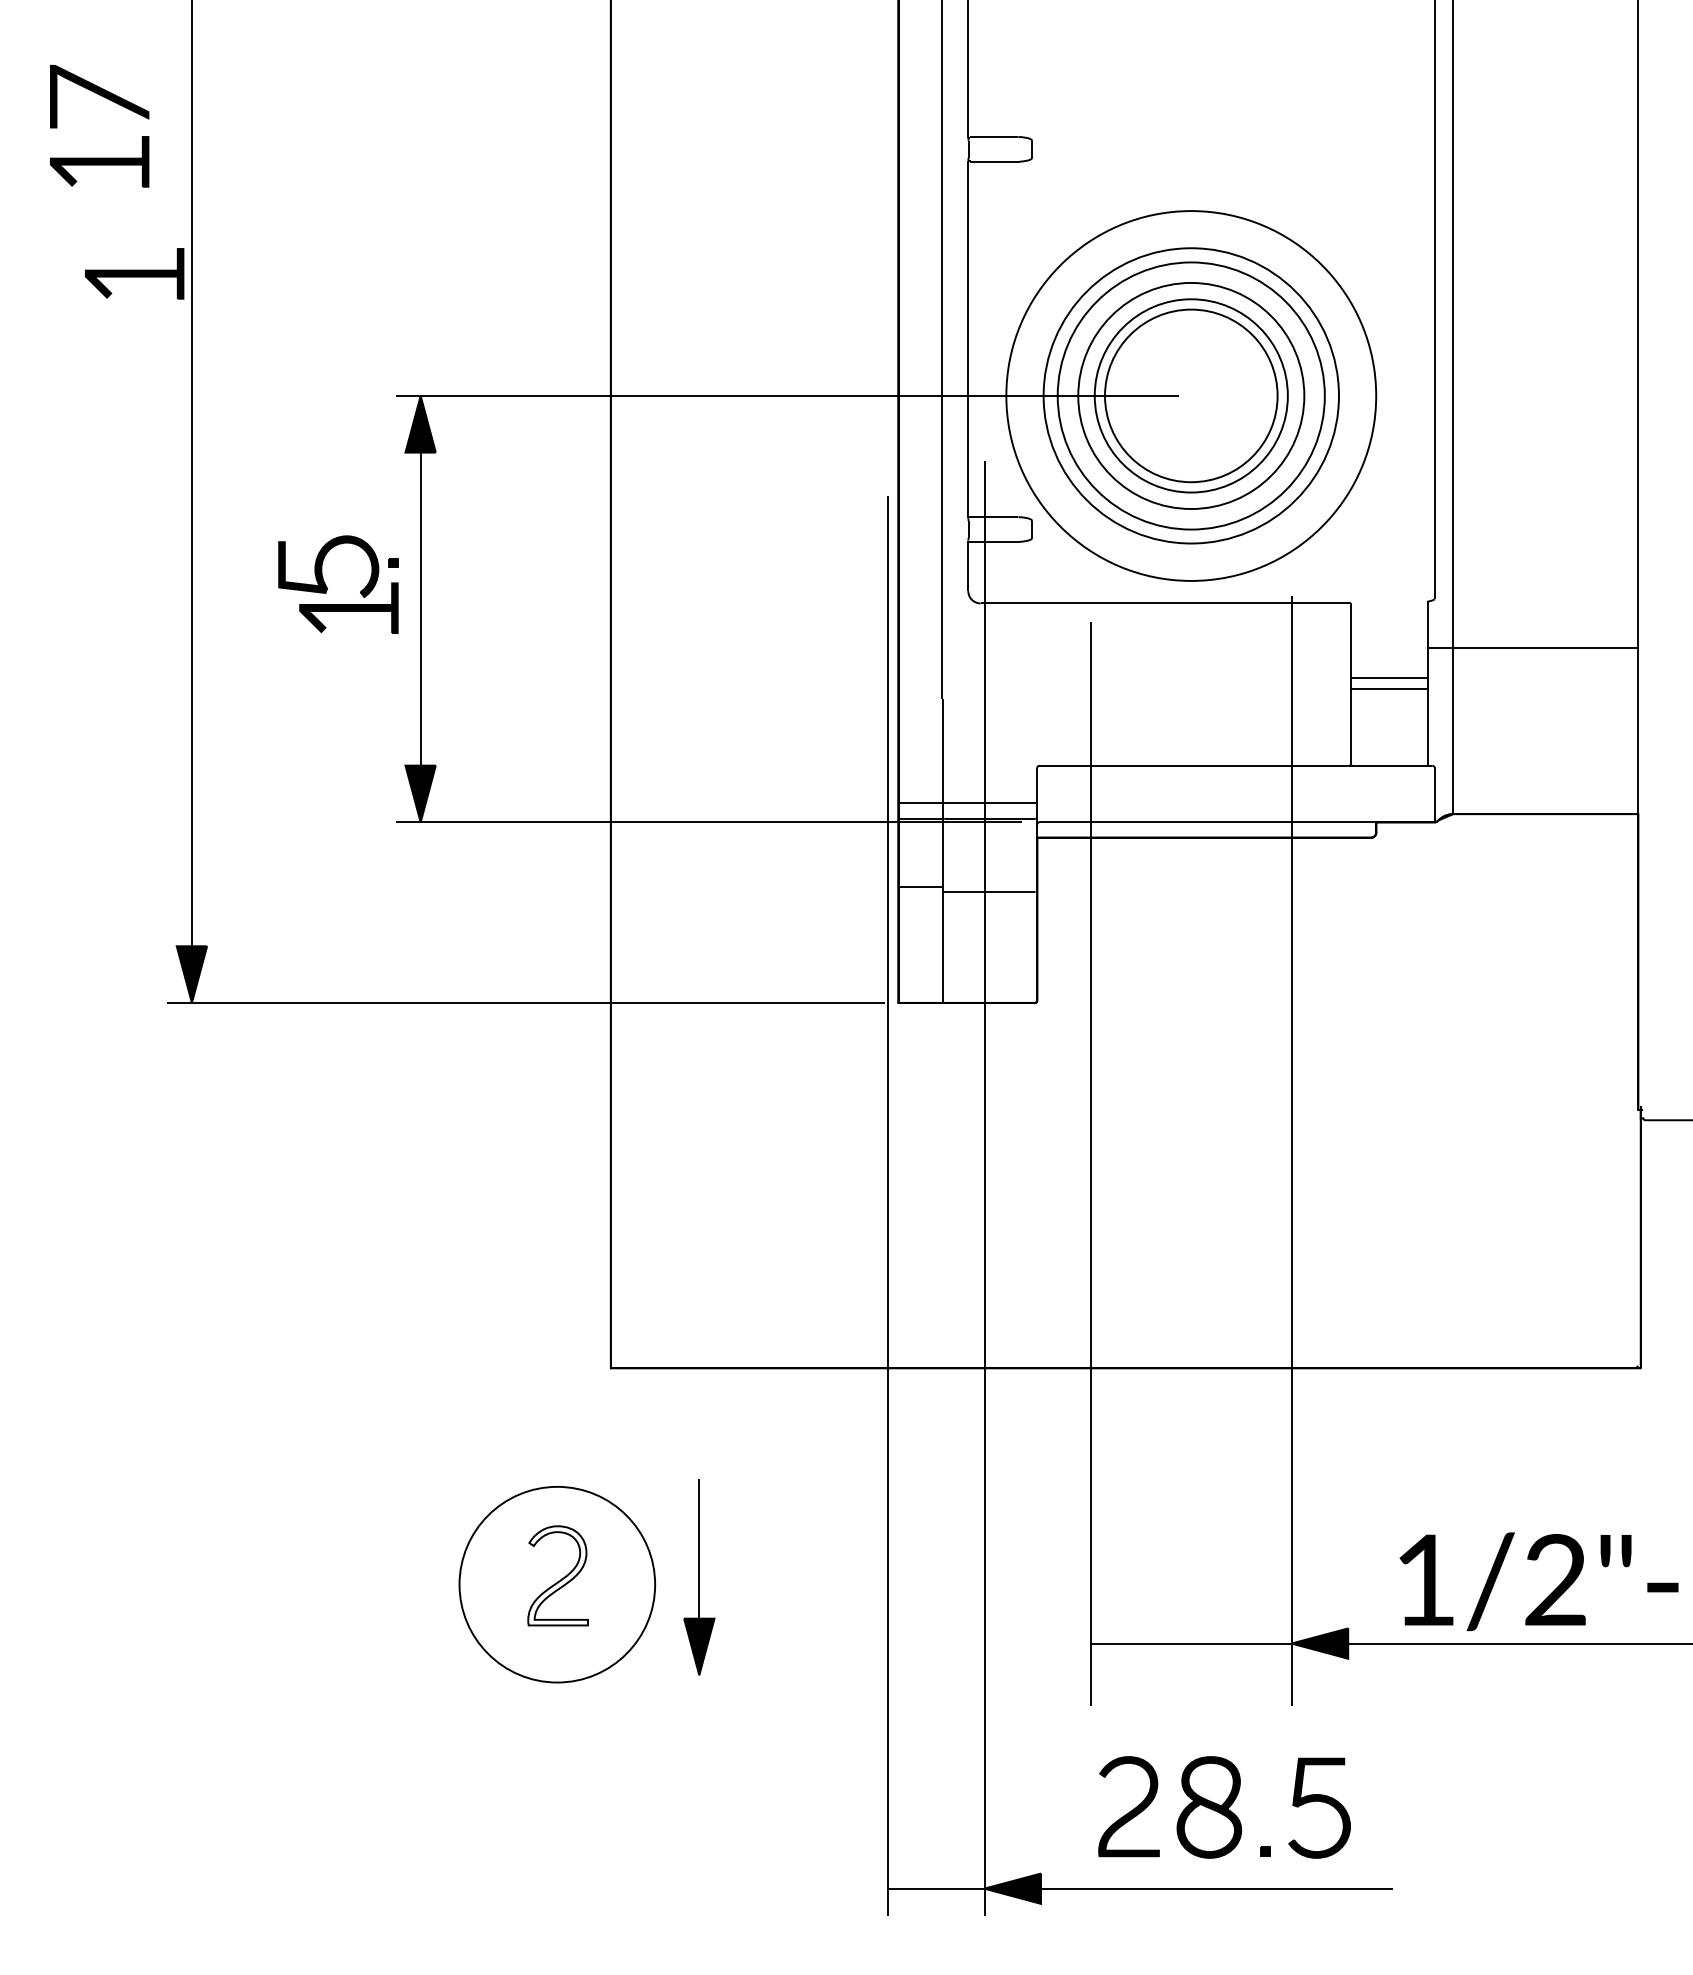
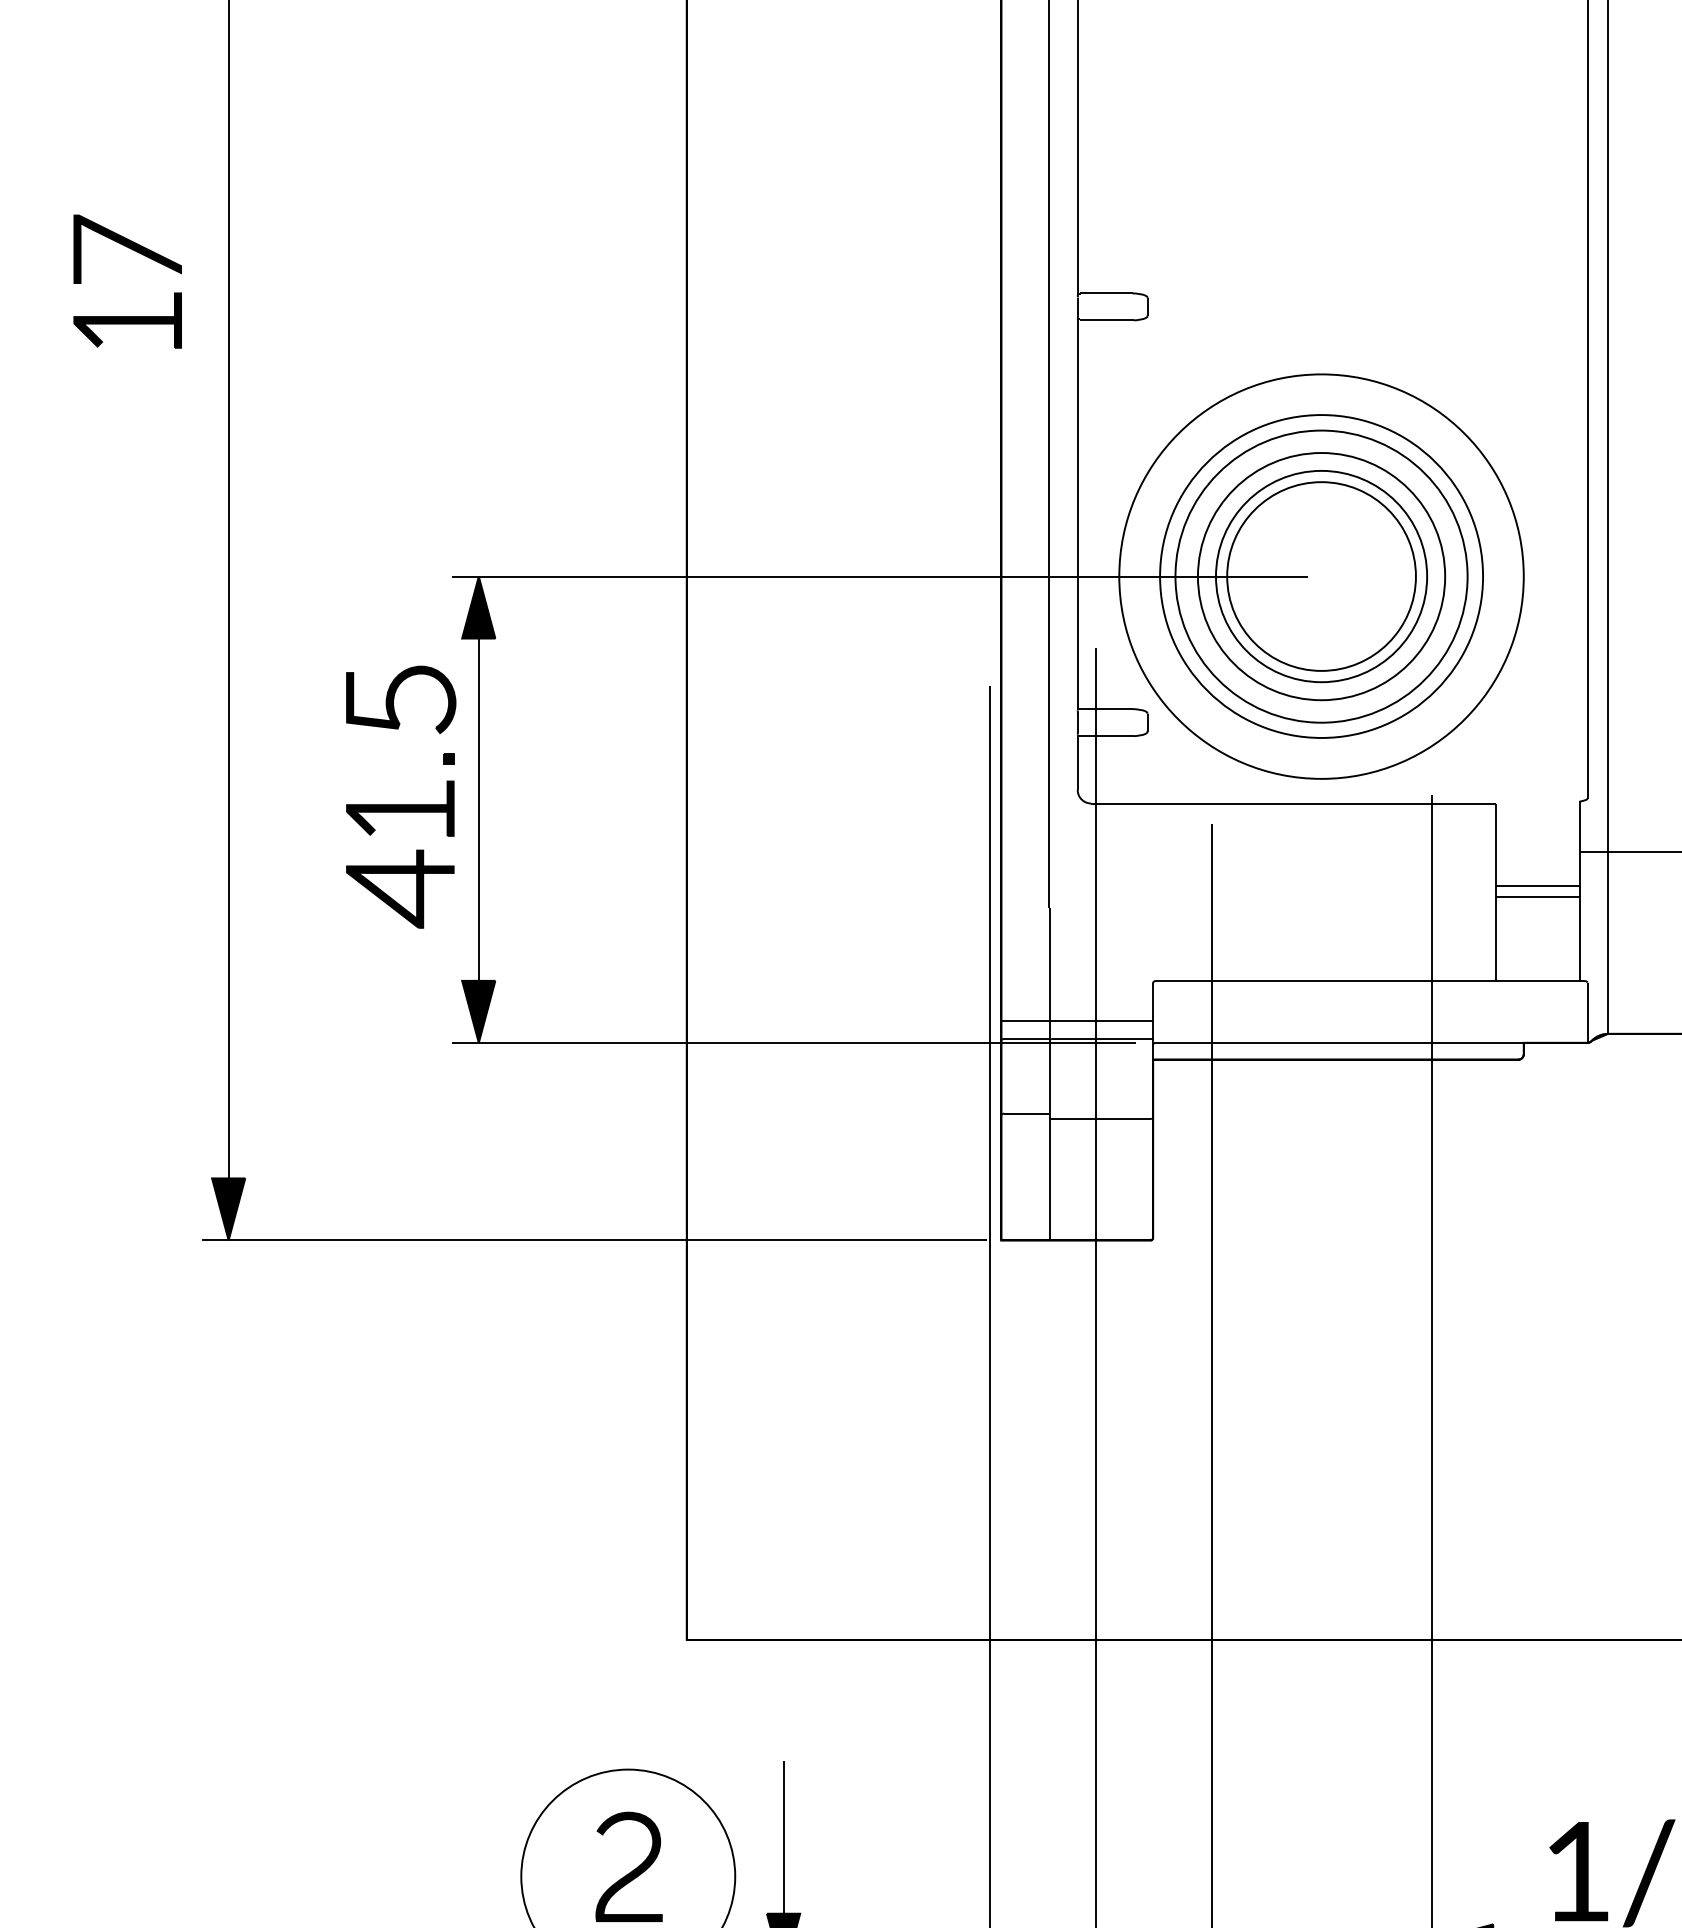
part: (134, 273) -> (165, 442), removed
part: (328, 566) -> (400, 699), moved
part: (348, 681) -> (399, 888), added
fill: (558, 1575) -> (629, 1866), added

